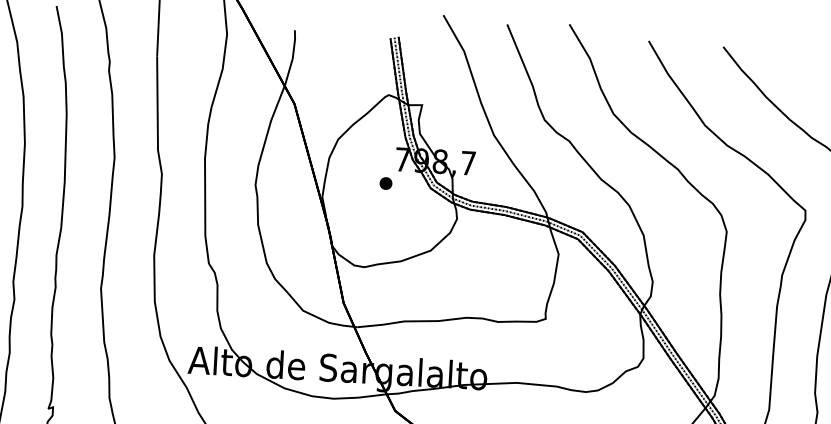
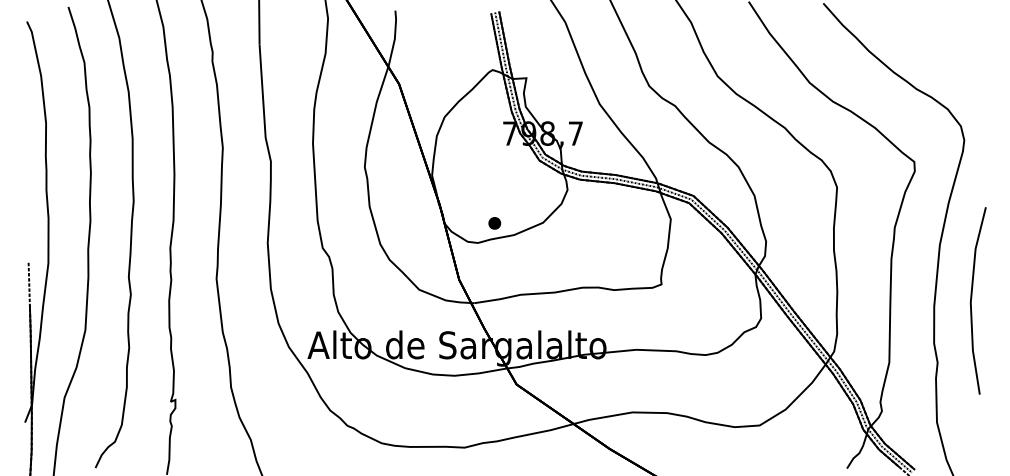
part: (385, 183) -> (494, 223), moved

